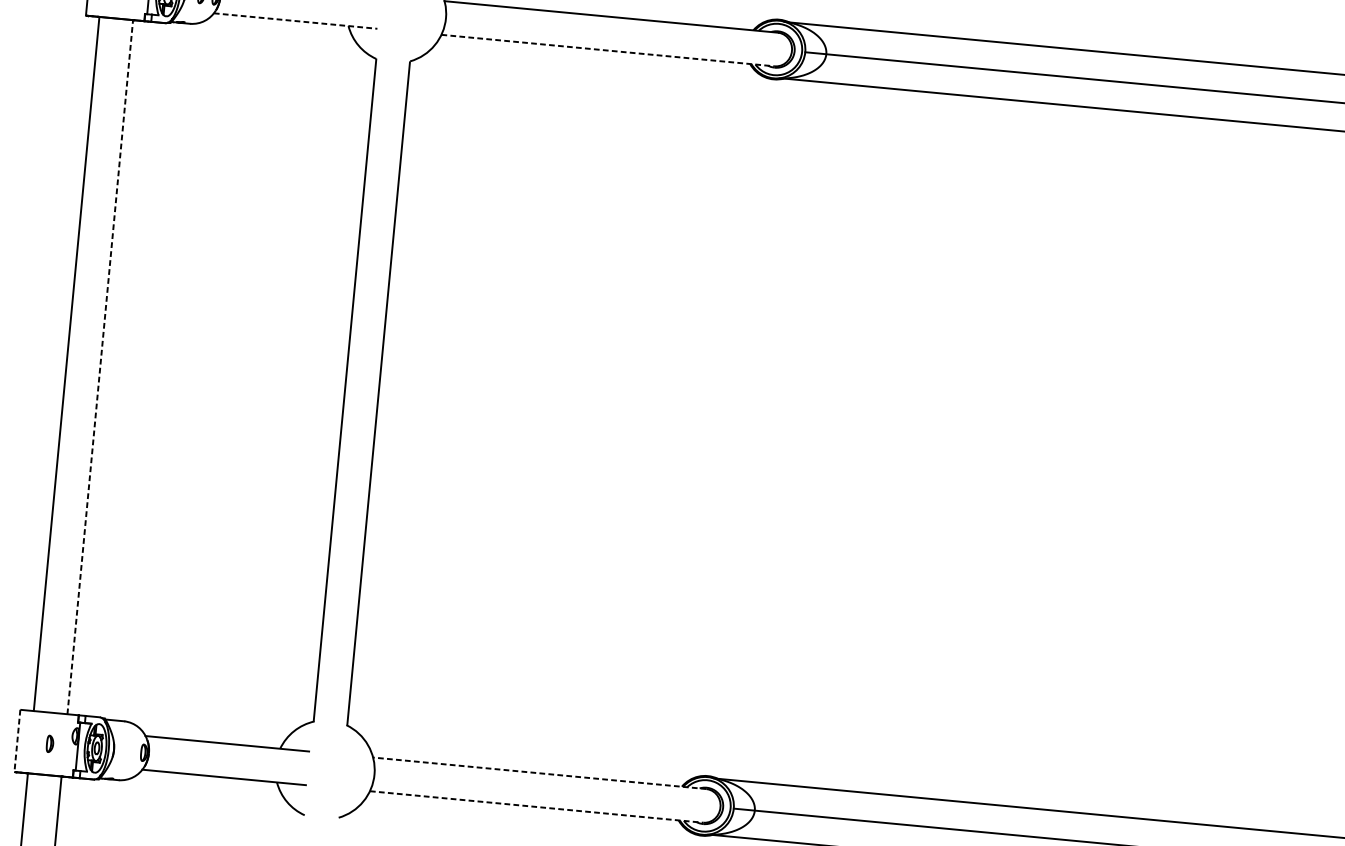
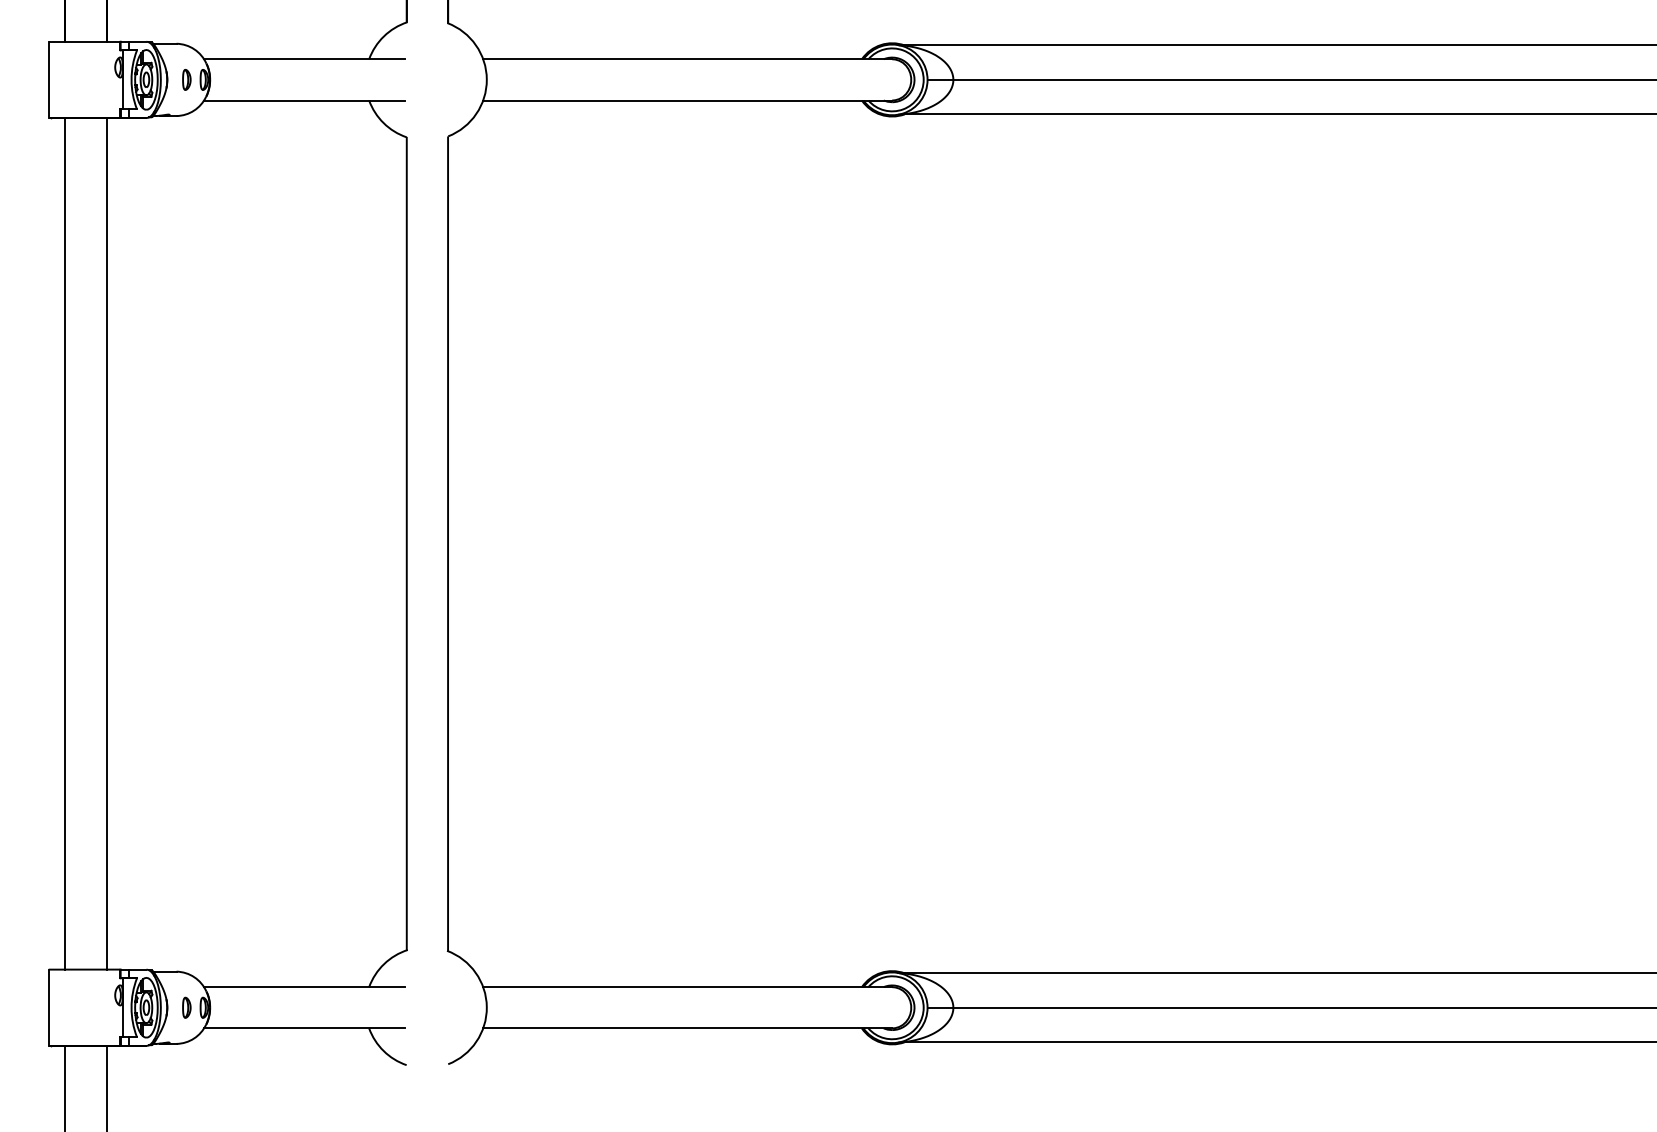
line: (295, 21) -> (304, 100), dashed -> solid
line: (608, 50) -> (687, 100), dashed -> solid
line: (100, 366) -> (106, 543), dashed -> solid
line: (17, 741) -> (48, 1008), dashed -> solid
part: (49, 743) -> (186, 1007), moved
line: (539, 773) -> (687, 987), dashed -> solid
line: (536, 807) -> (687, 1028), dashed -> solid

